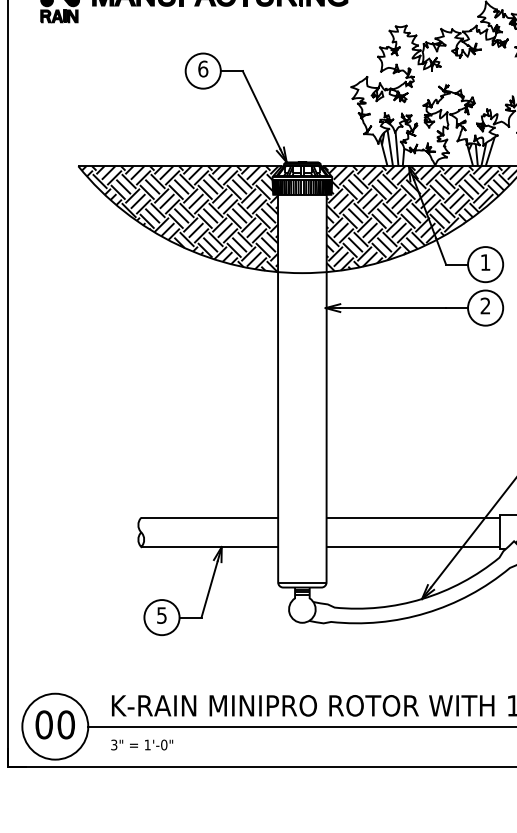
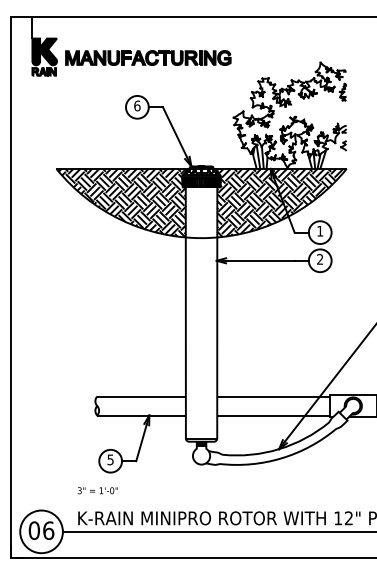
text: (66, 724) -> (48, 530), 00 -> 06
text: (141, 744) -> (97, 490), moved

